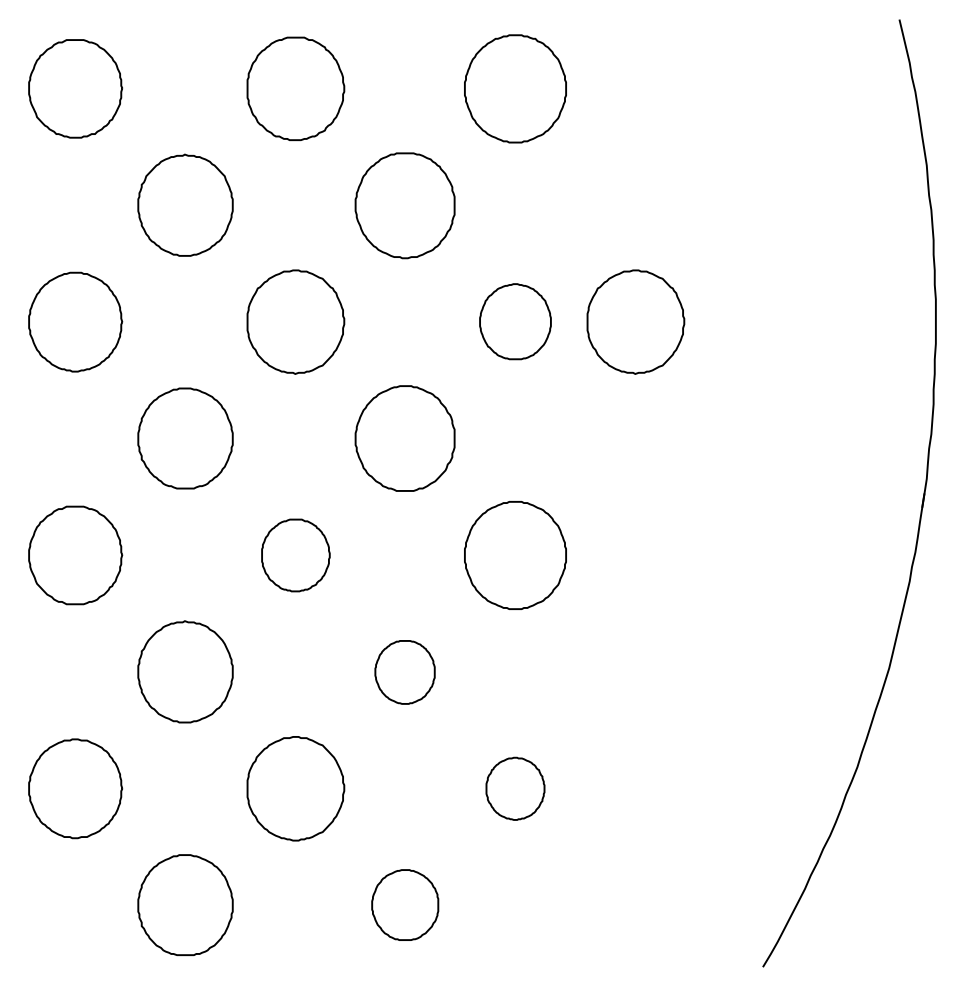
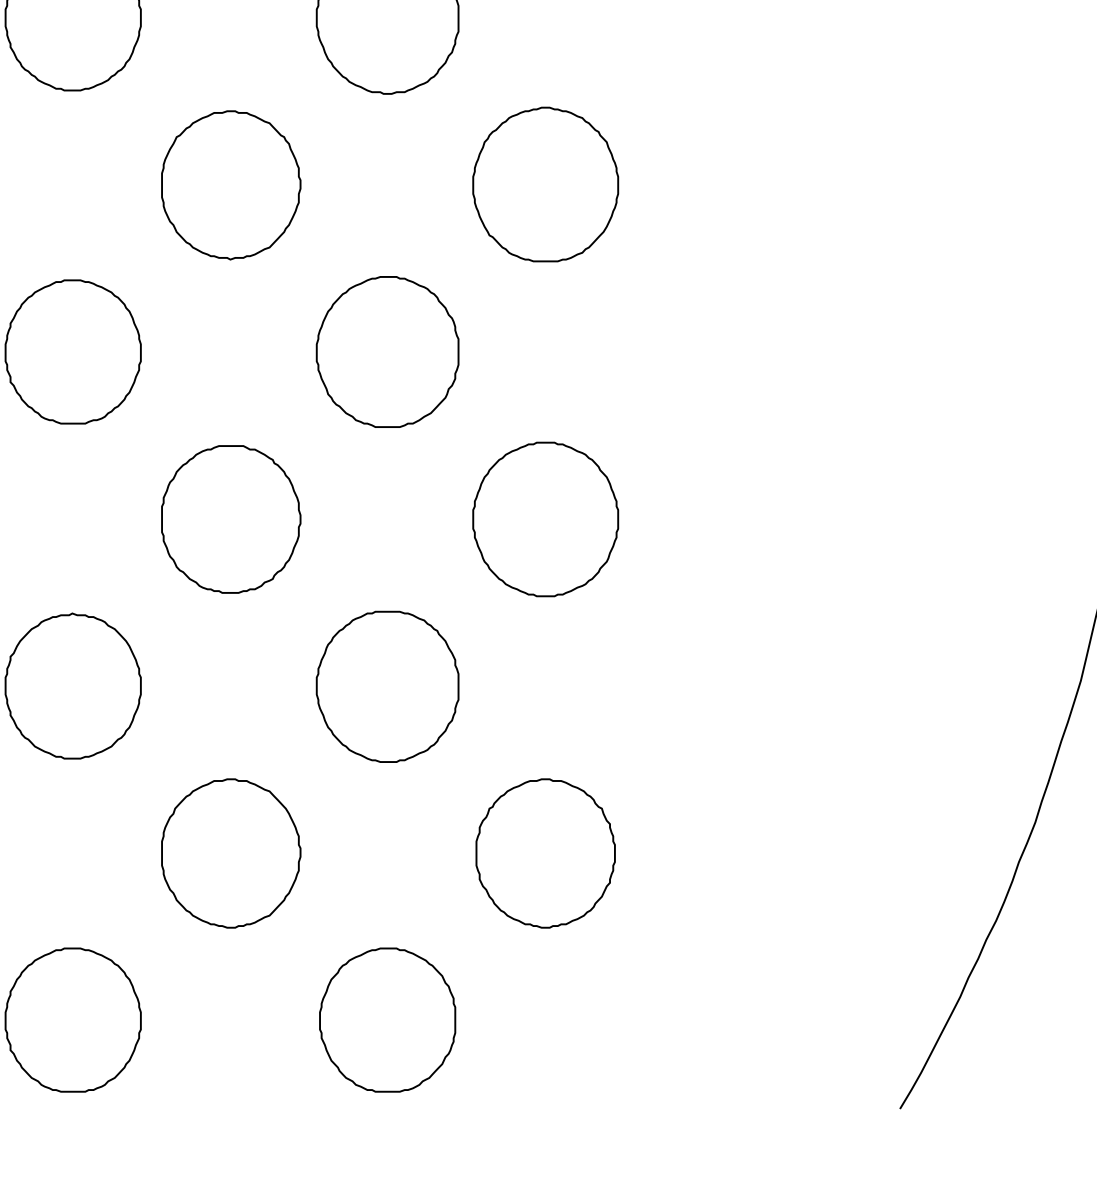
part: (515, 321) -> (545, 184), size x1.43
part: (635, 321) -> (717, 184), removed
part: (295, 555) -> (230, 519), size x1.43
part: (404, 672) -> (386, 687), size x1.67
part: (515, 788) -> (545, 853), size x1.67
part: (405, 904) -> (388, 1019), size x1.43

